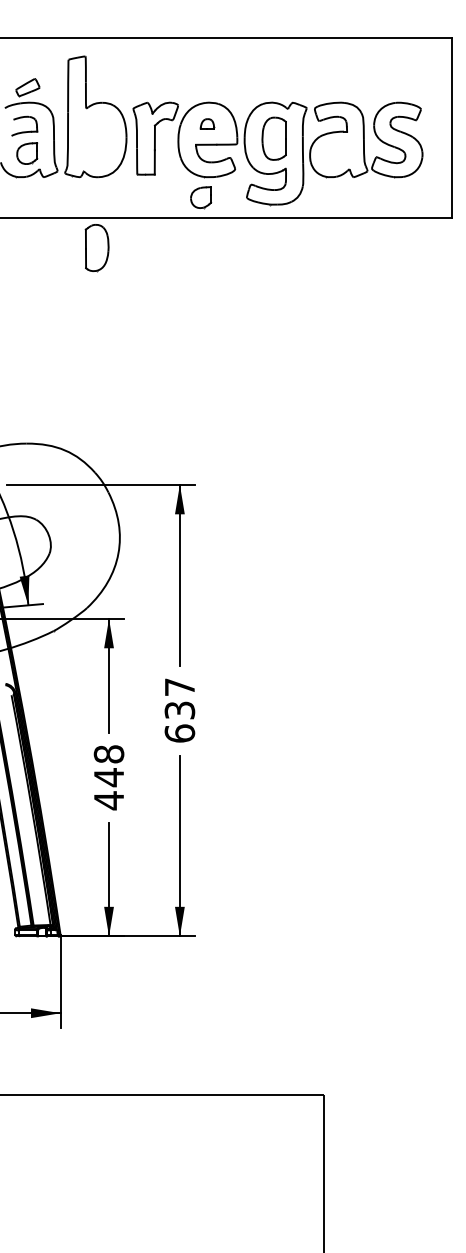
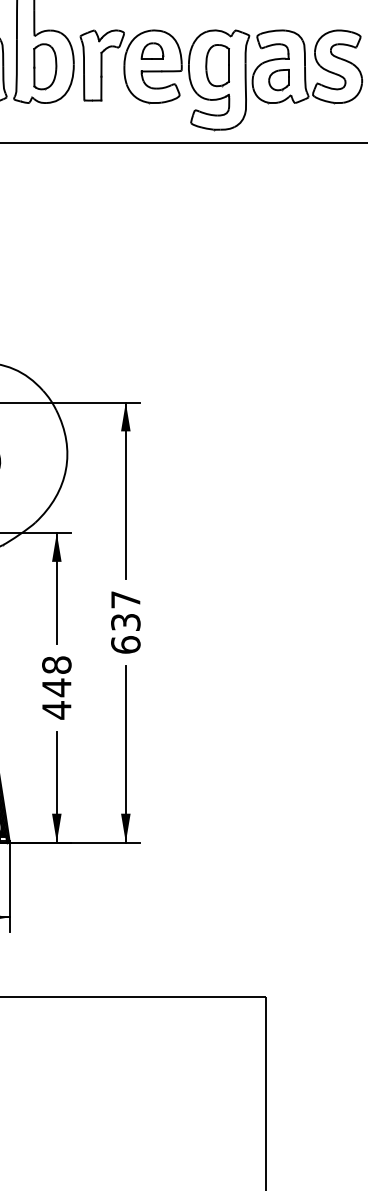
part: (207, 123) -> (152, 50), size x1.67
part: (201, 197) -> (279, 79), moved
part: (96, 248) -> (44, 67), moved

